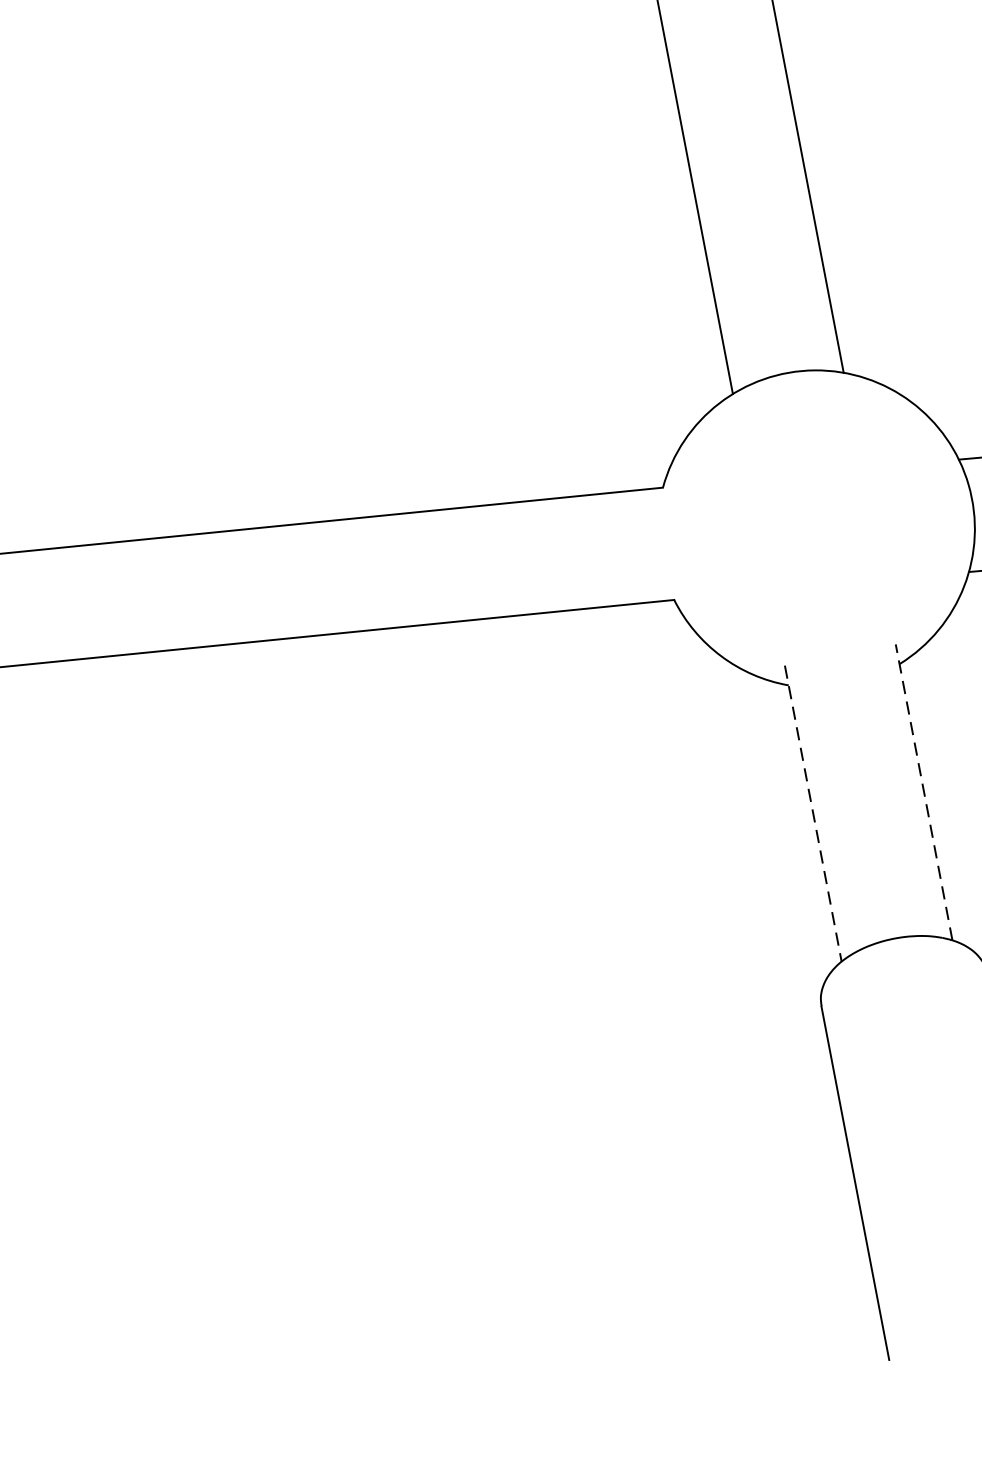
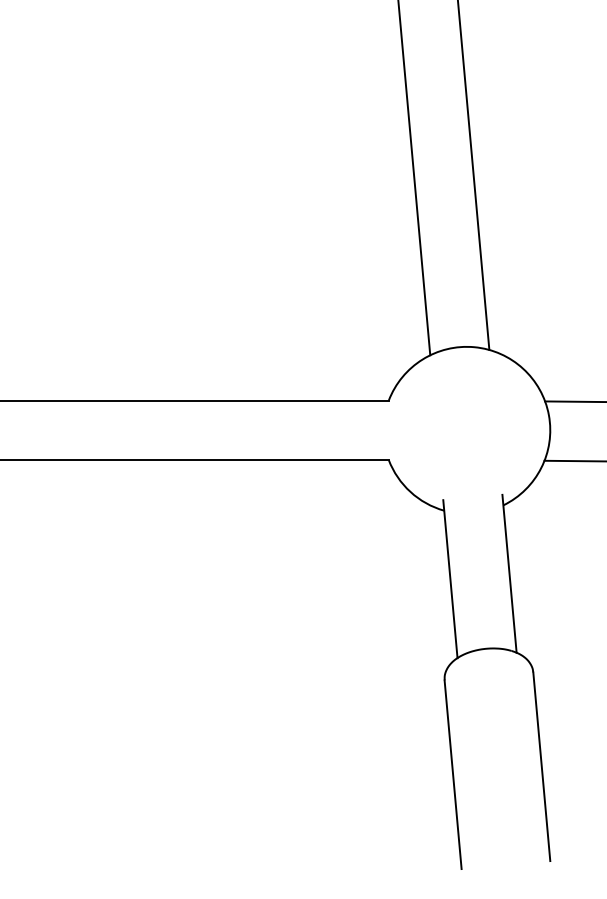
line: (923, 791) -> (509, 573), dashed -> solid
line: (813, 814) -> (450, 579), dashed -> solid

